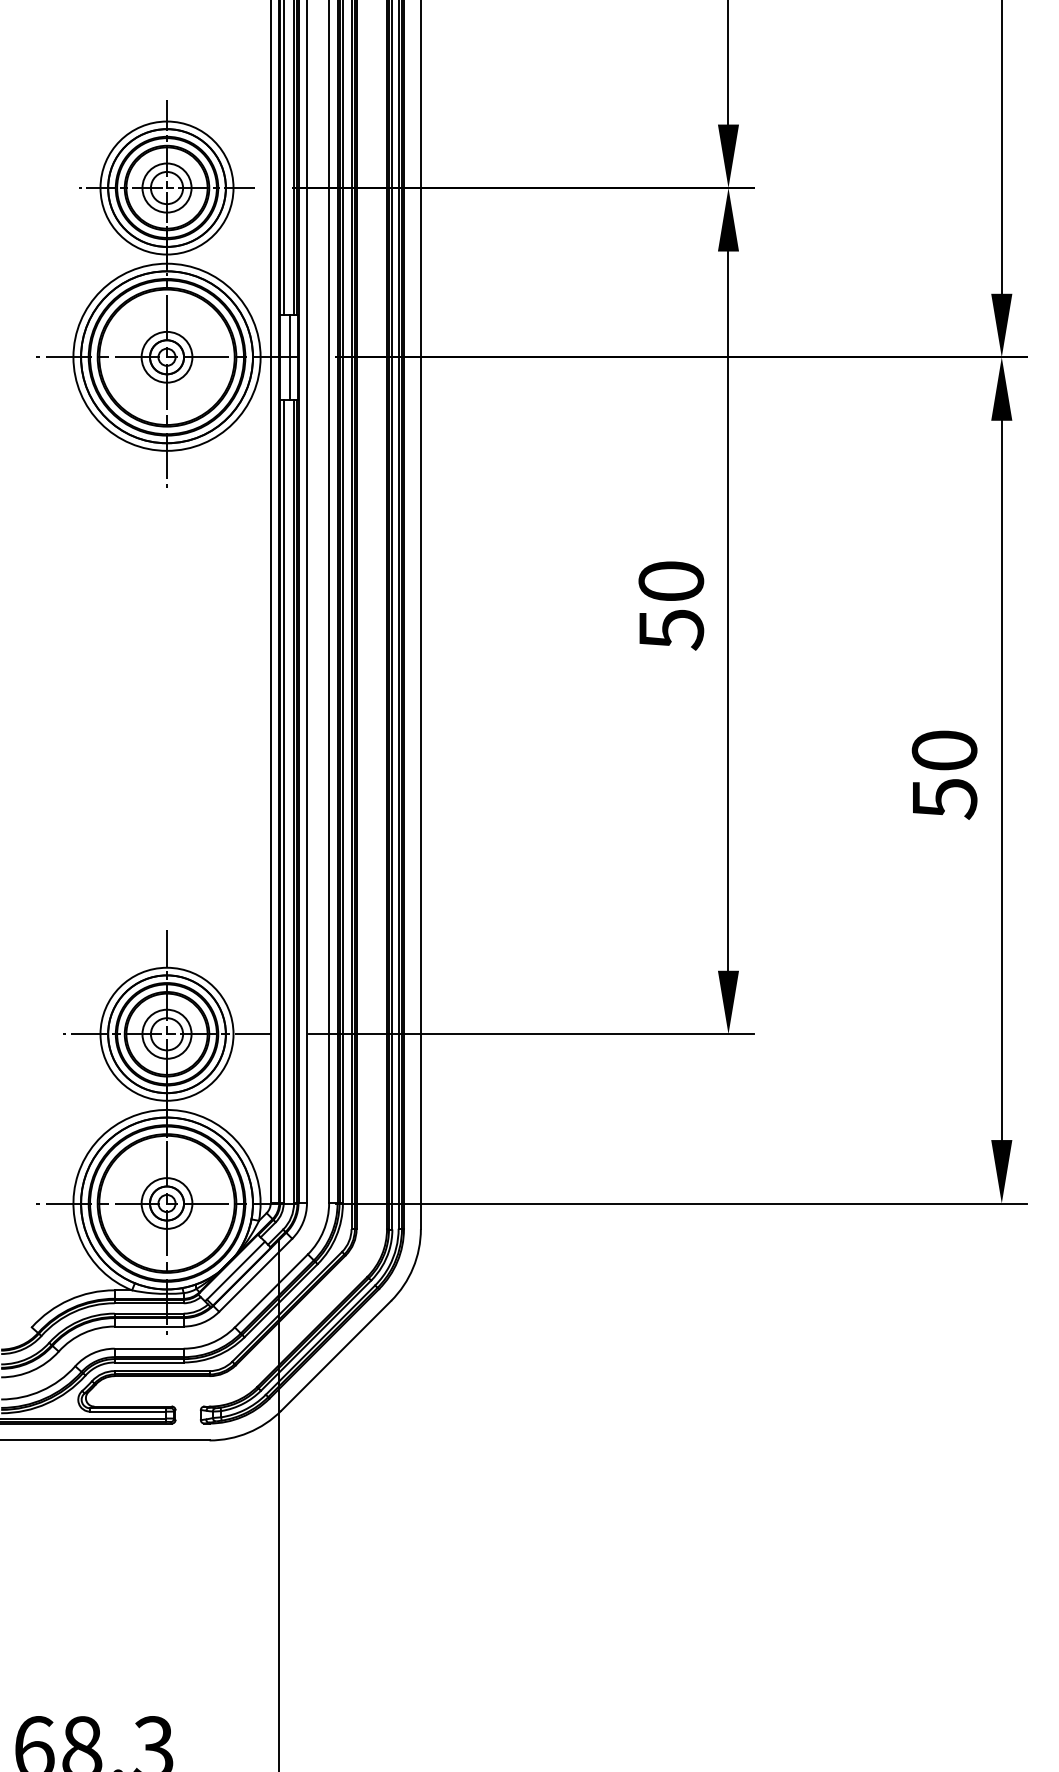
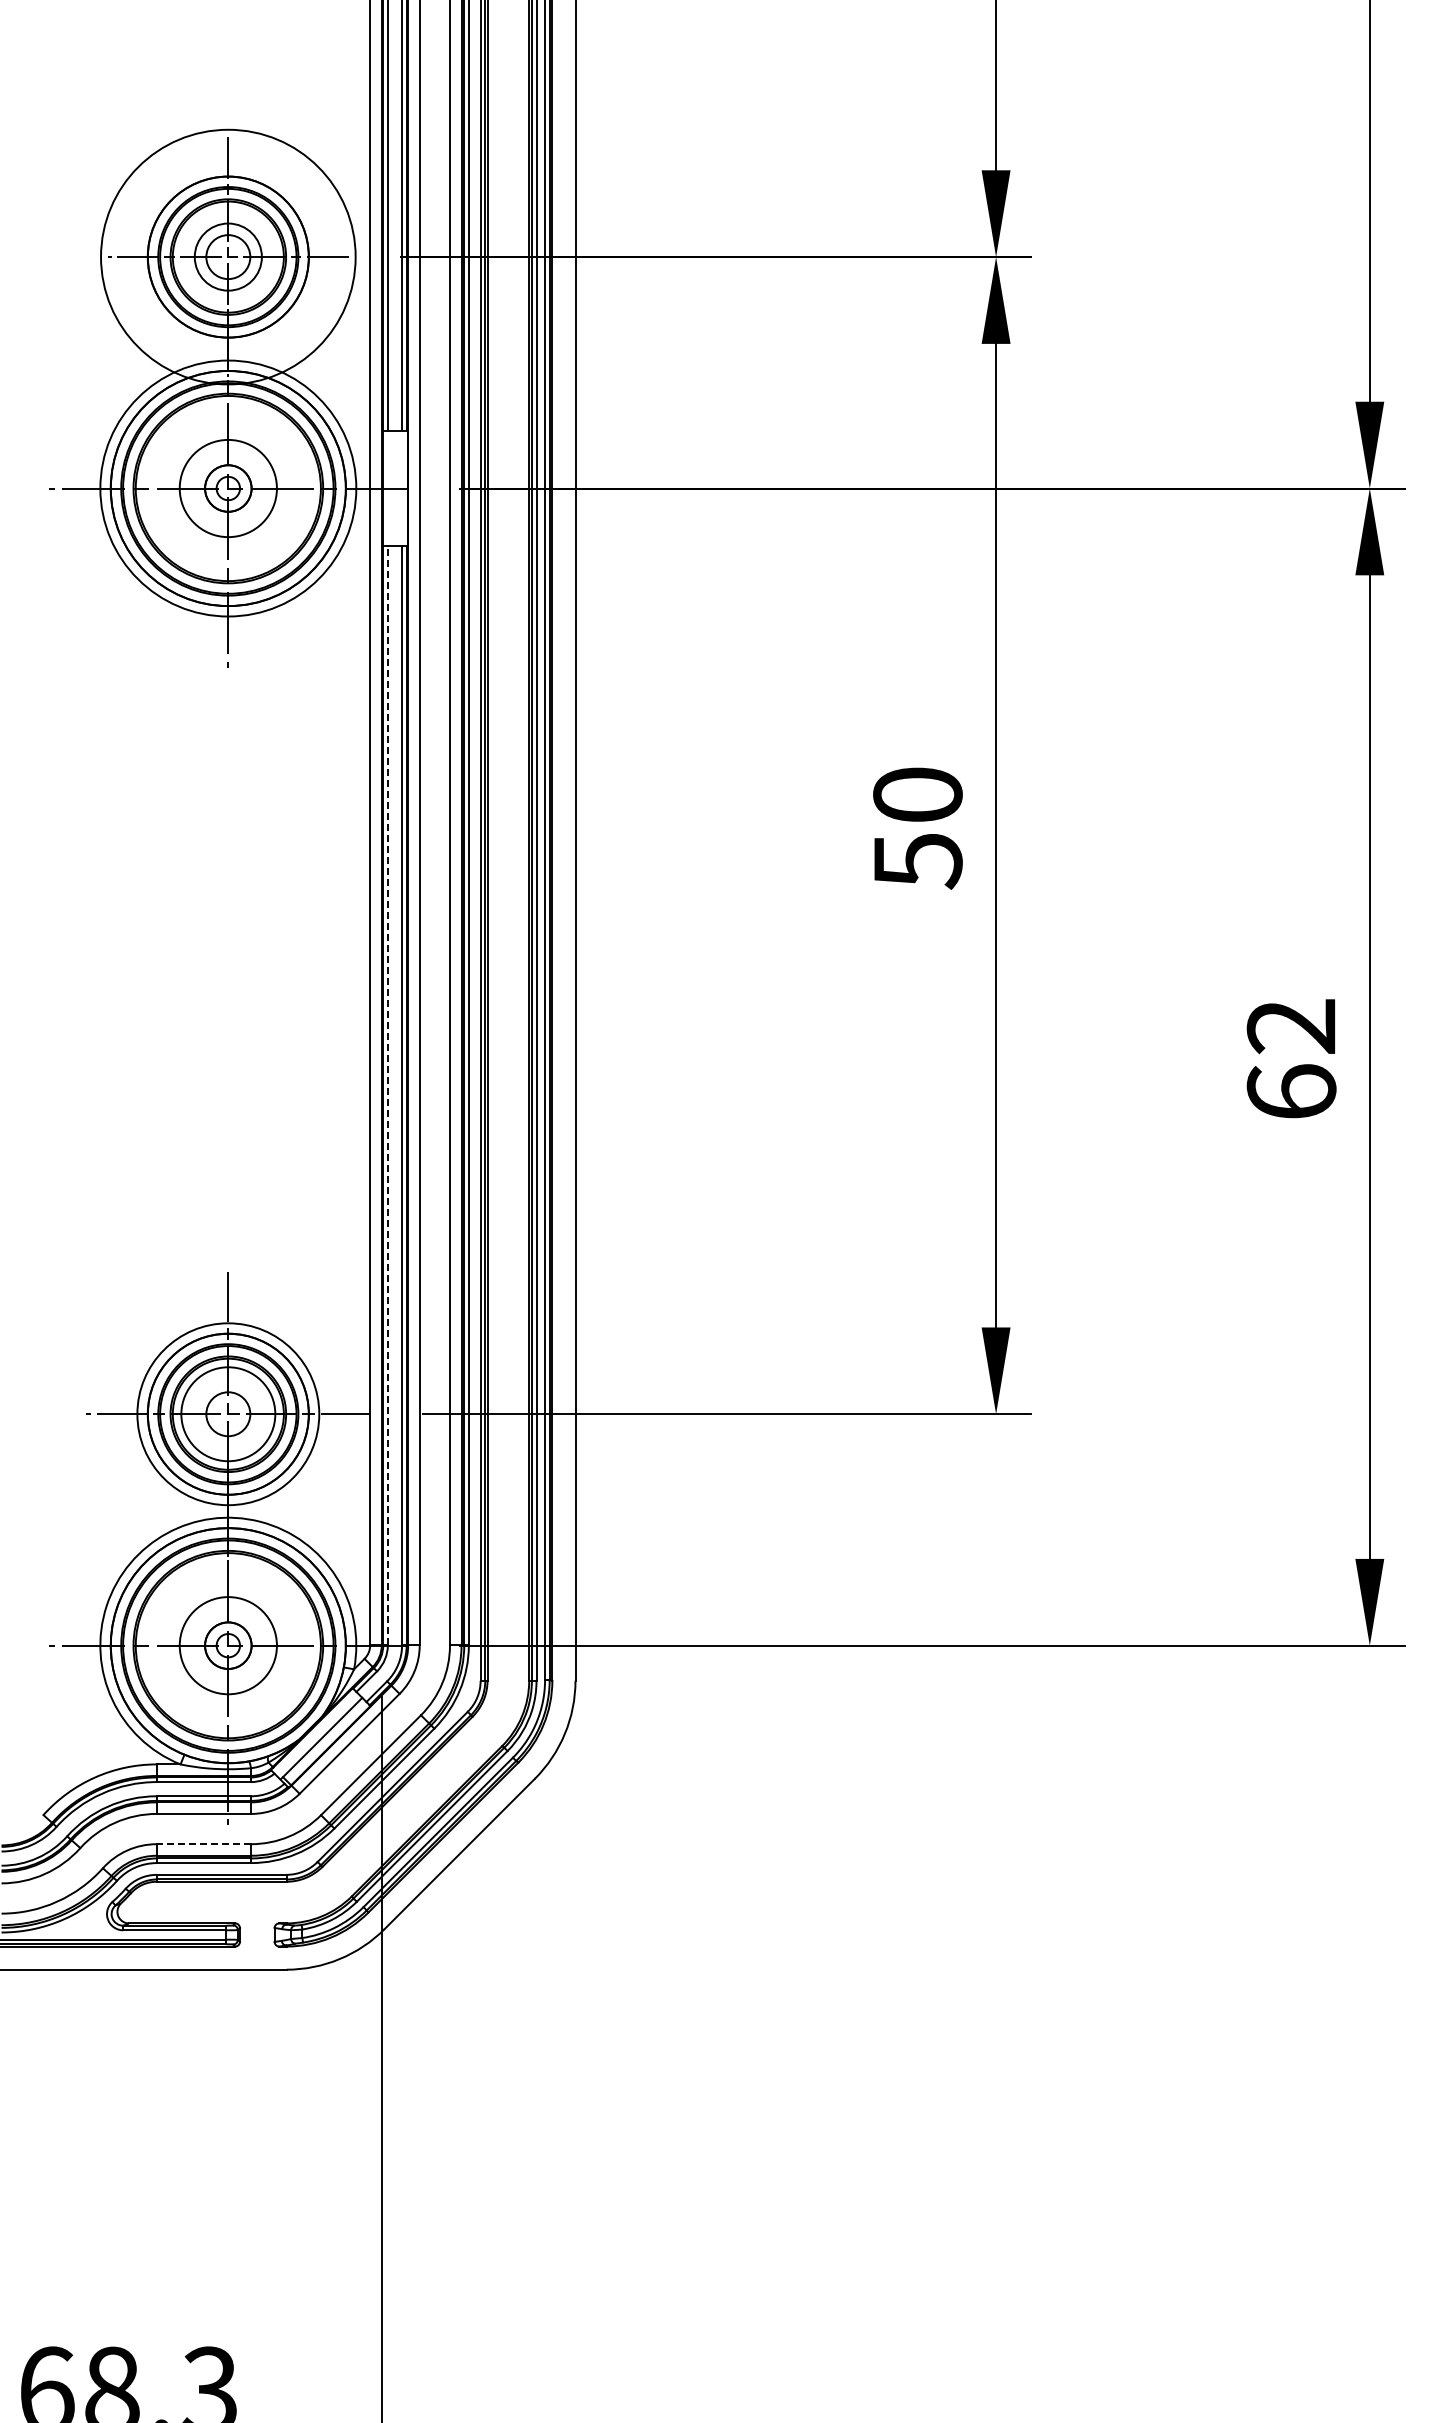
circle: (167, 188) -> (228, 257), size x1.4
circle: (167, 357) -> (228, 488), size x1.4
line: (289, 357) -> (396, 488), removed
text: (944, 775) -> (1291, 1060), 50 -> 62
line: (283, 801) -> (387, 1095), solid -> dashed
circle: (166, 1033) -> (227, 1413), size x1.4
circle: (167, 1203) -> (228, 1645), size x1.4
line: (148, 1348) -> (203, 1844), solid -> dashed

